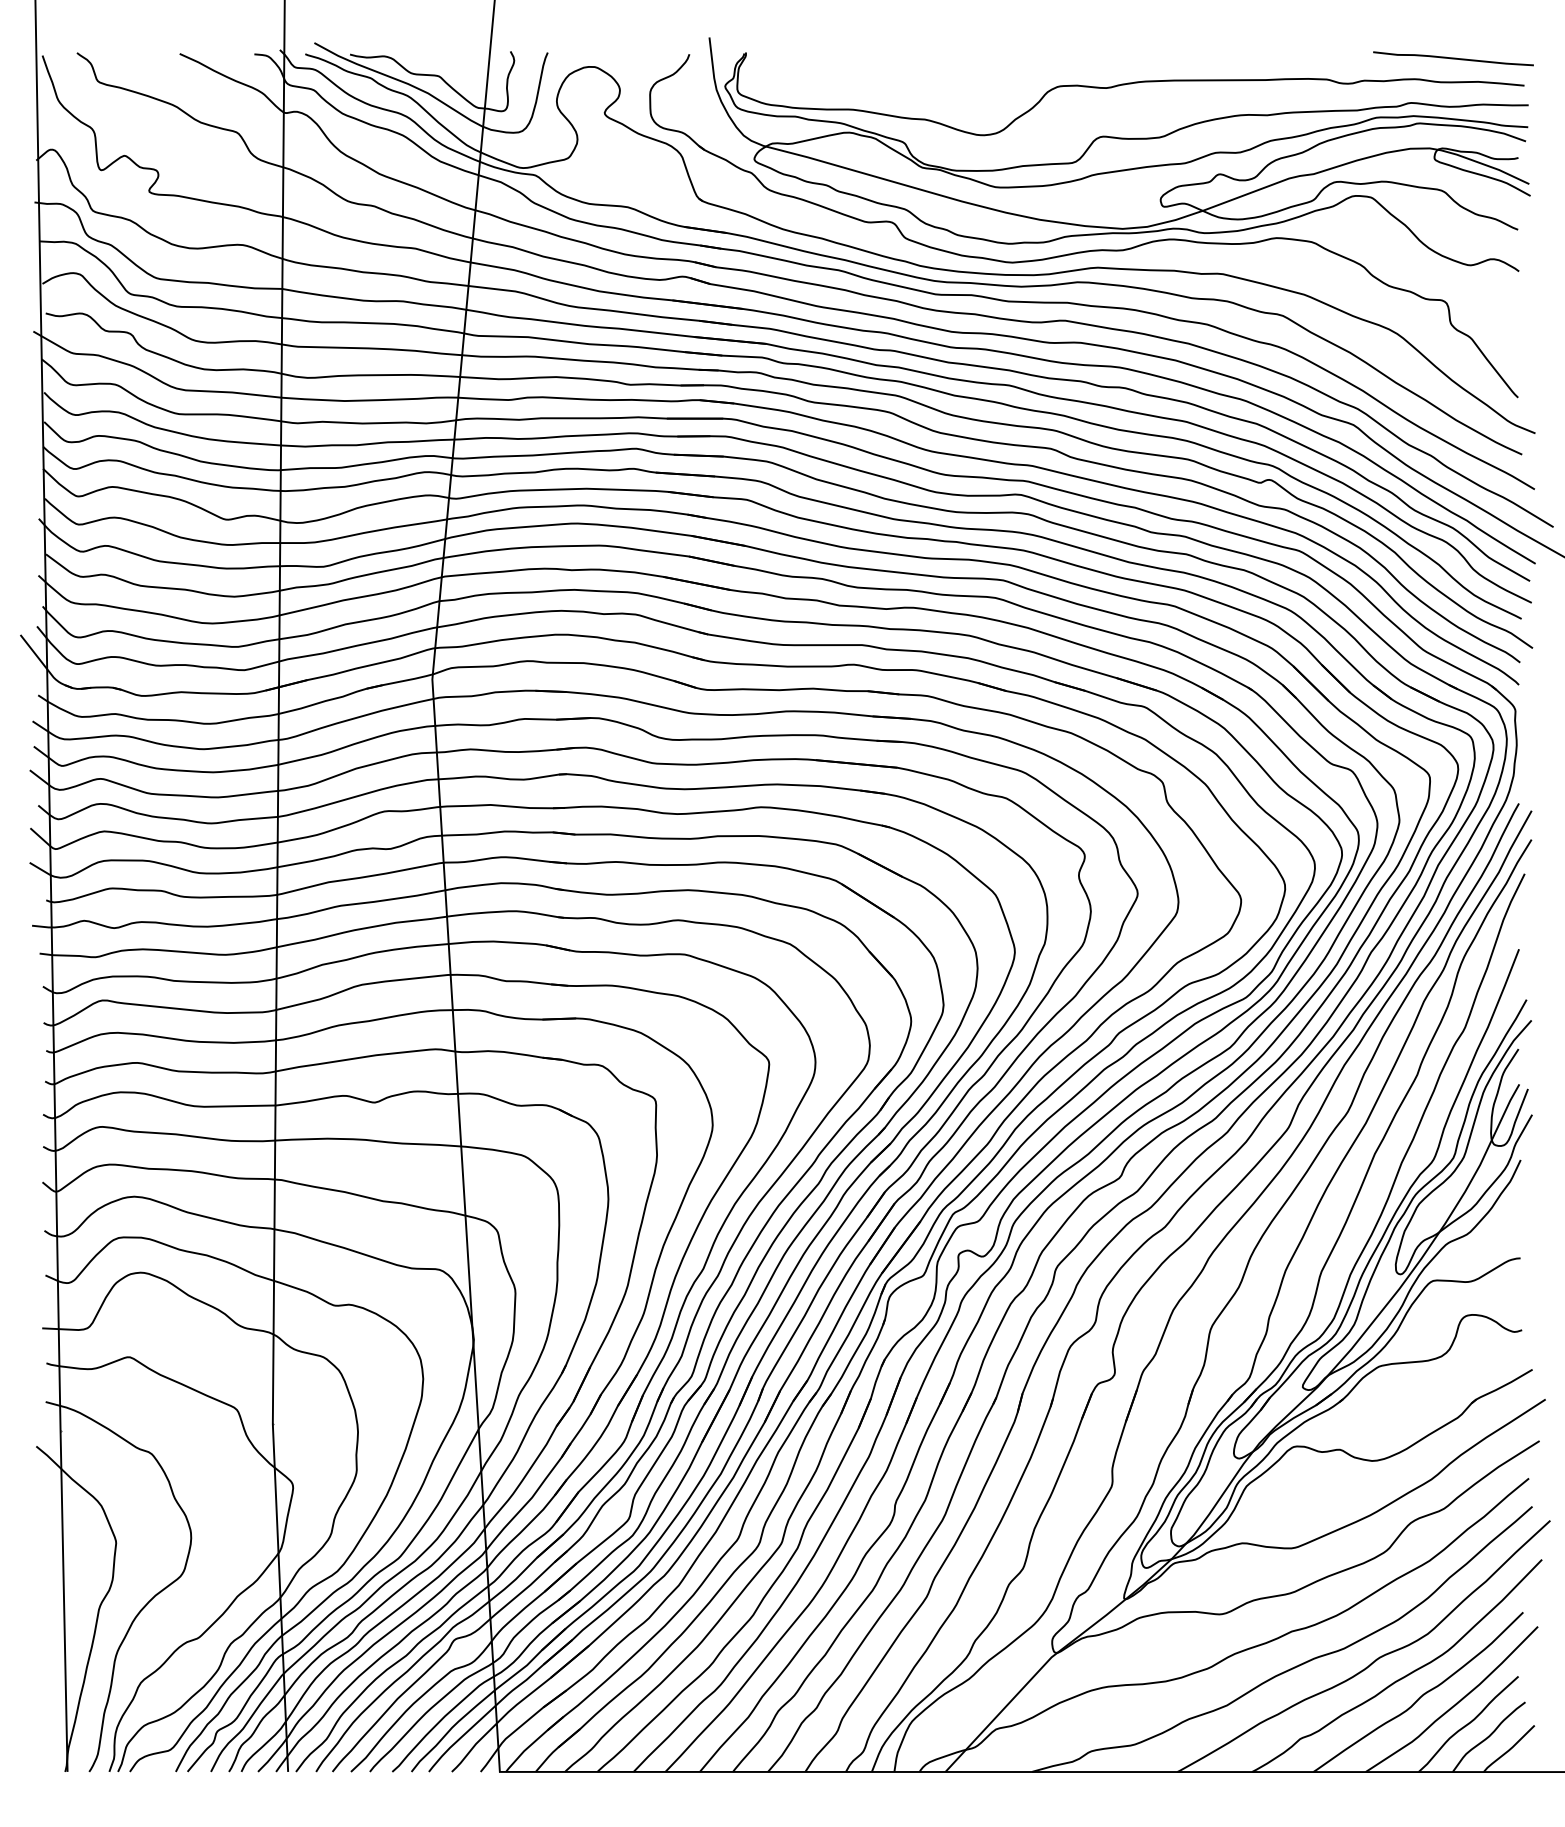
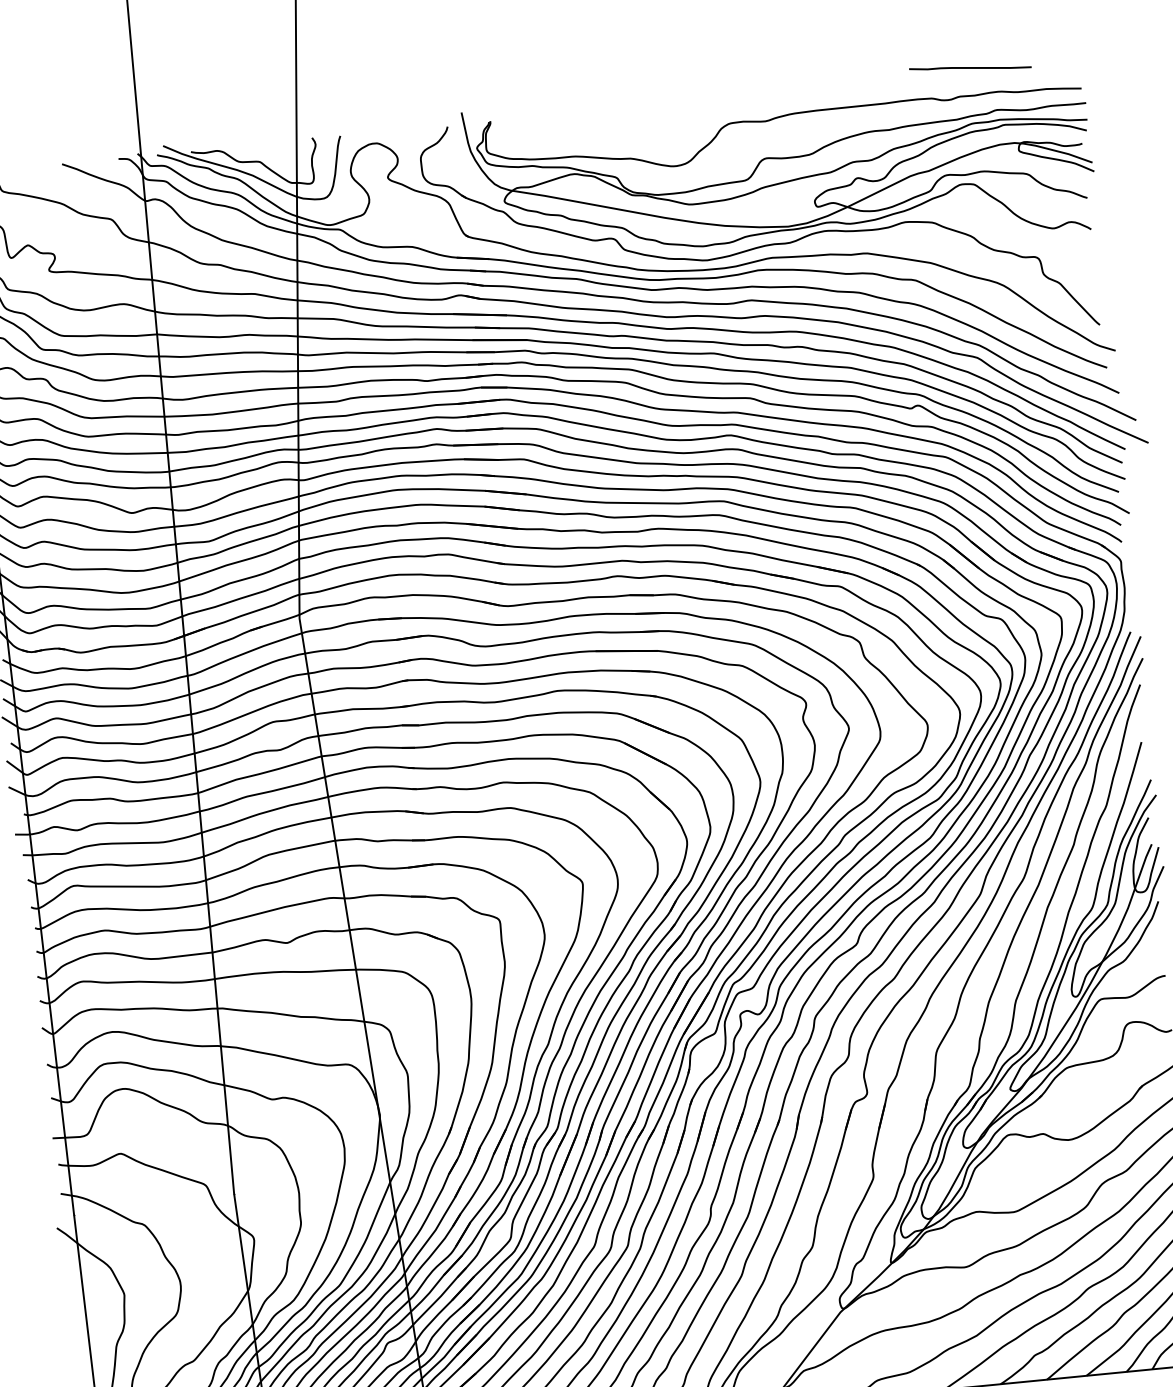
curve: (1453, 58) -> (970, 67), moved

